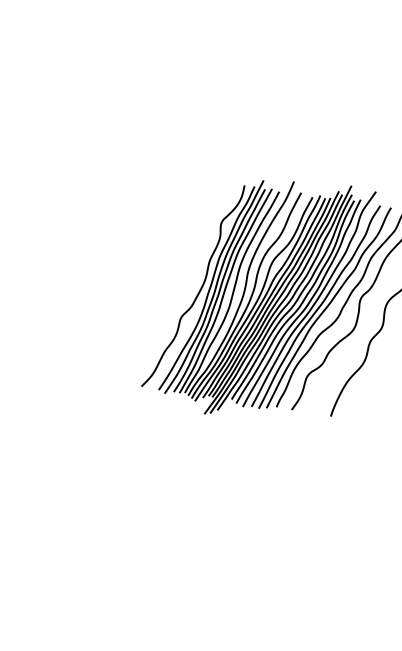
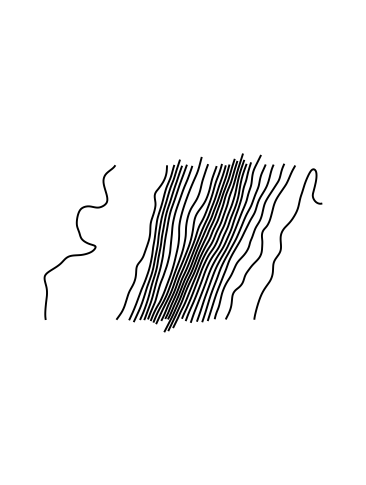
curve: (110, 270) -> (81, 240), added

